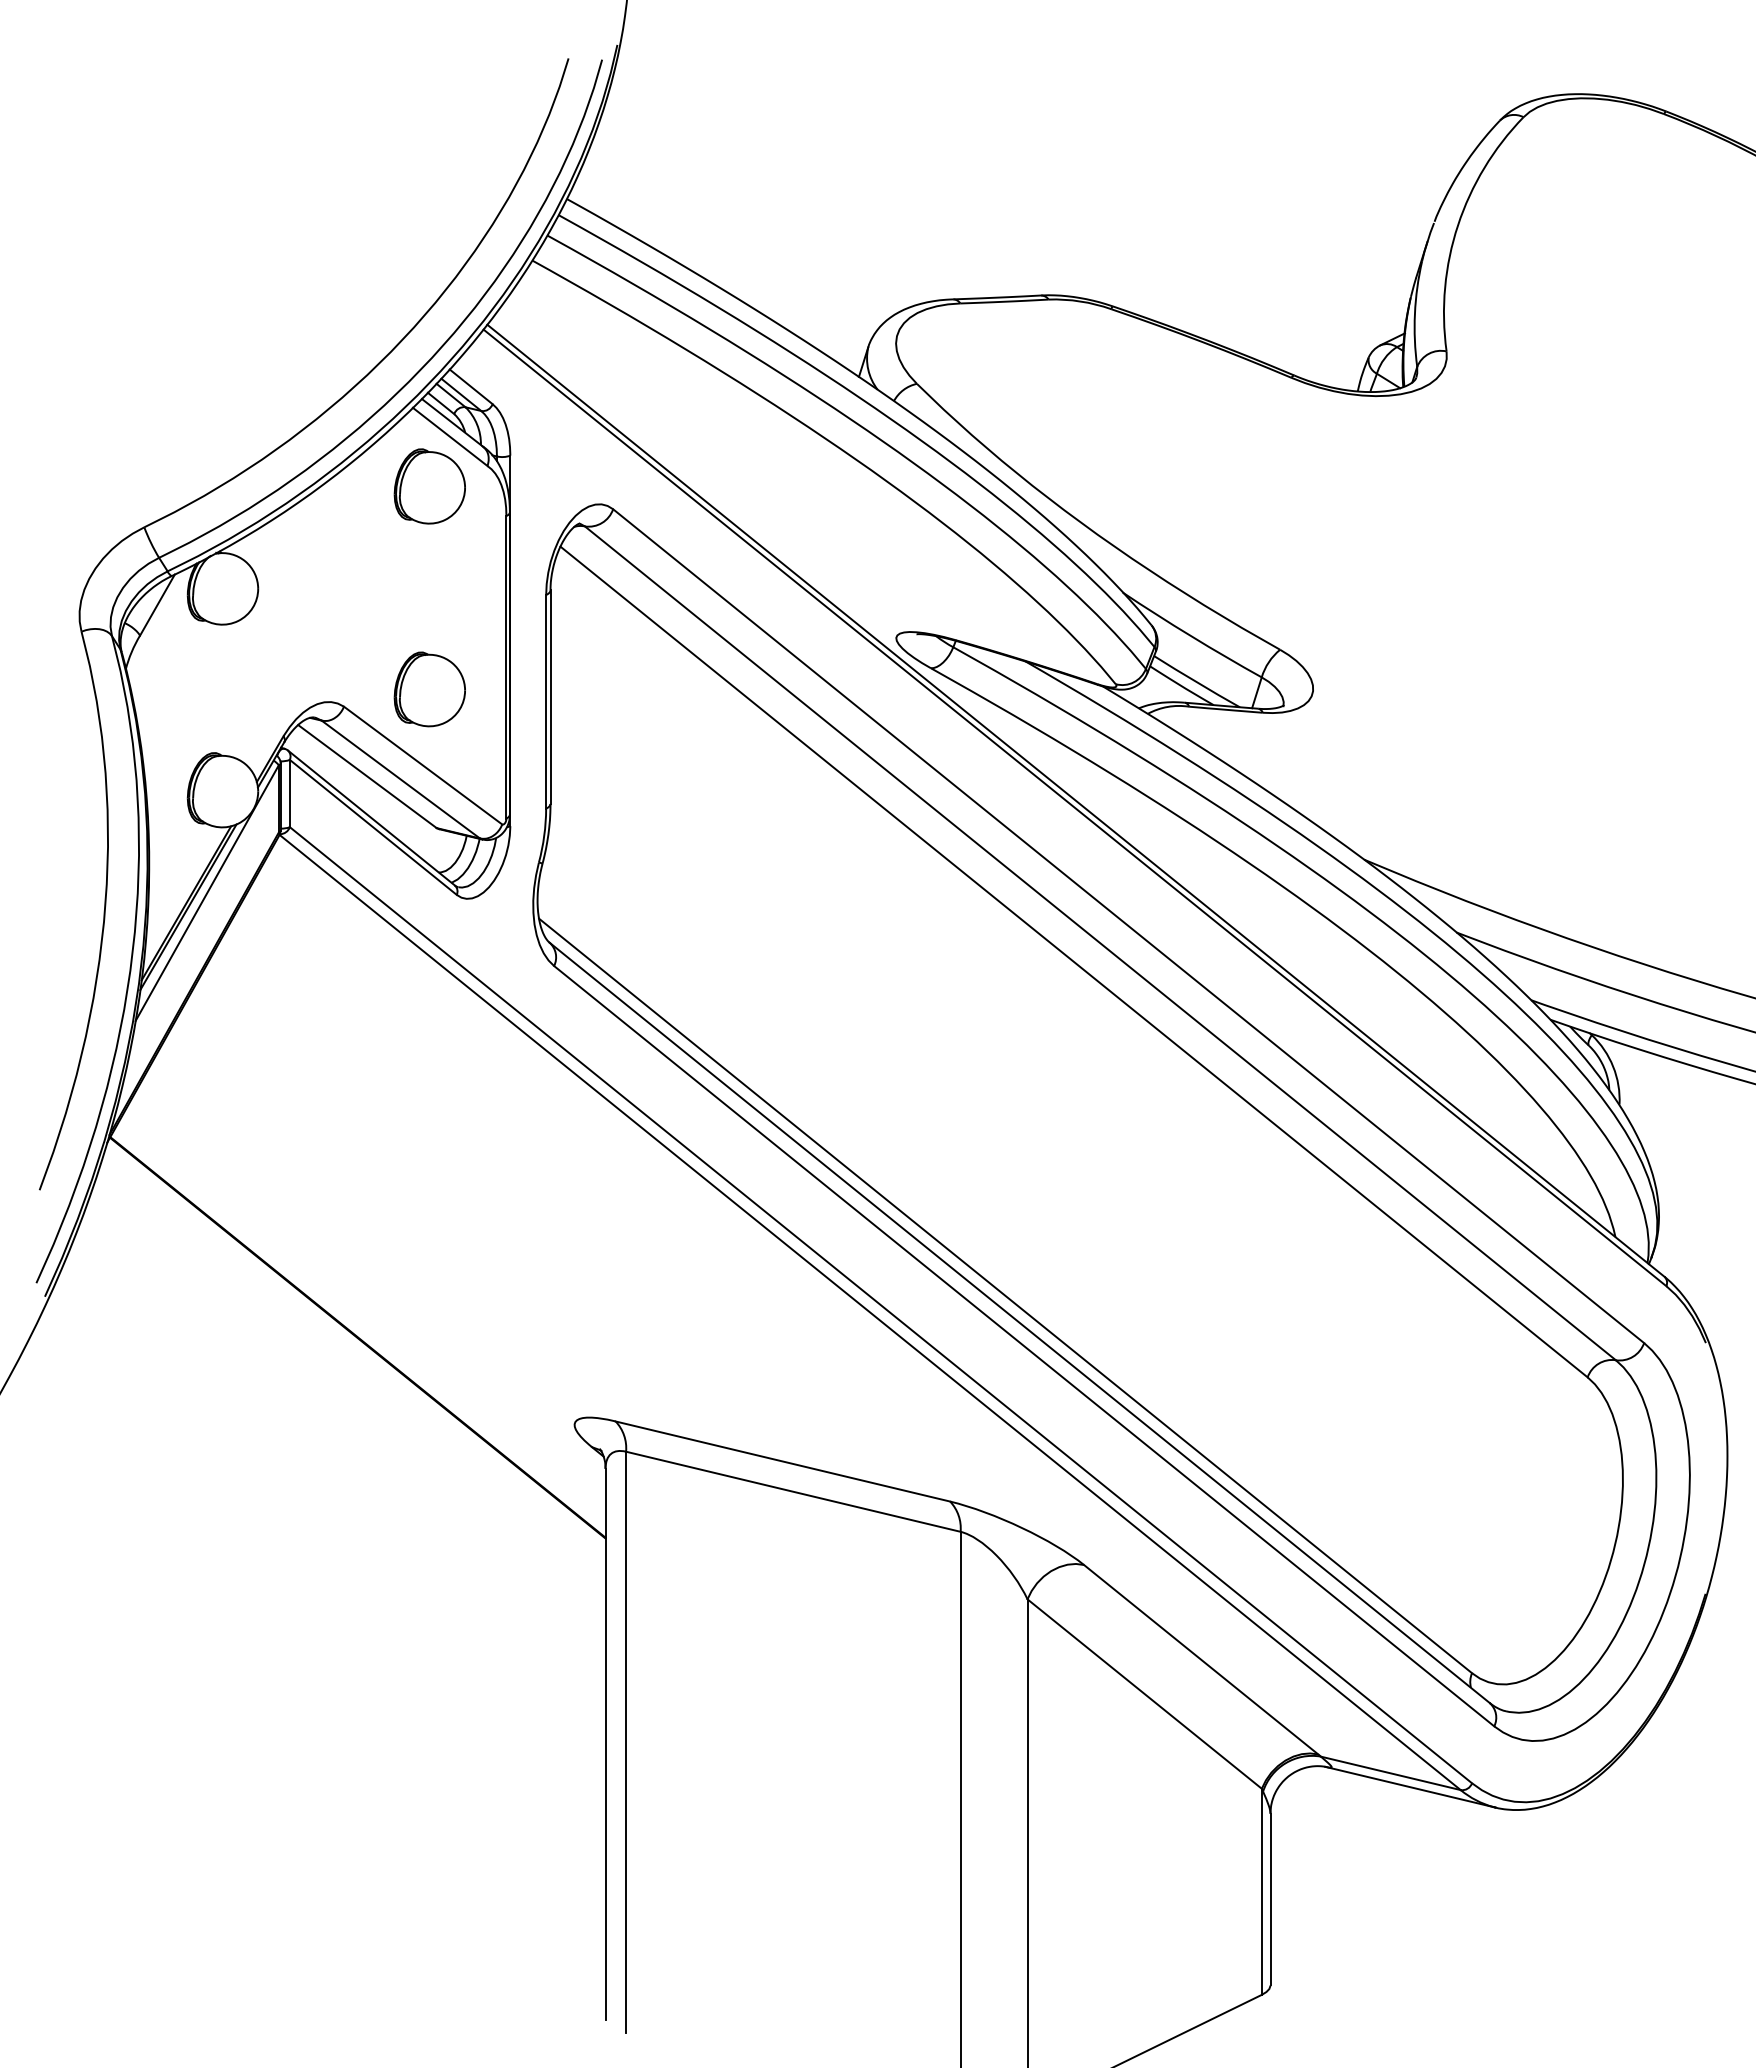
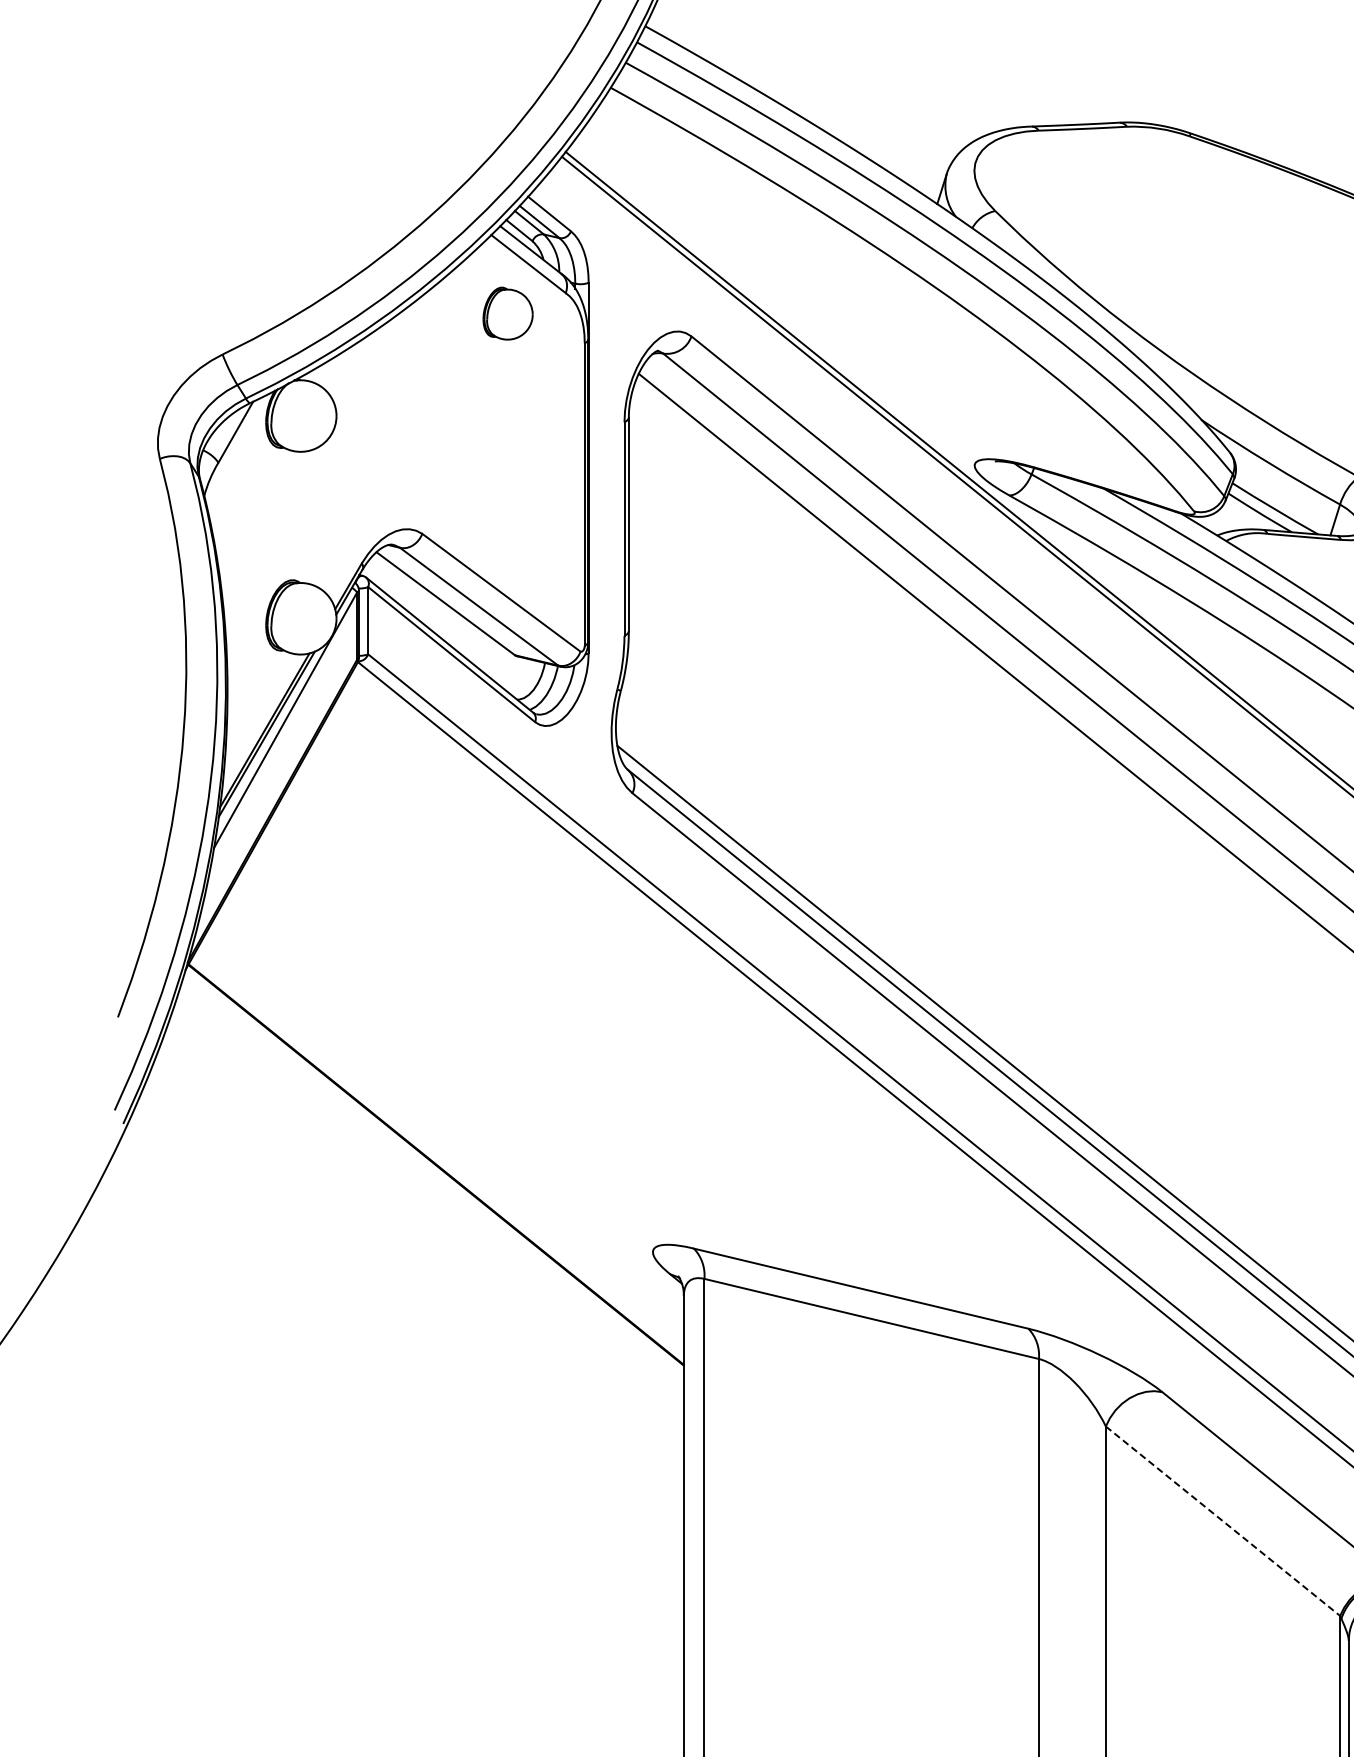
part: (429, 486) -> (507, 313), size x0.7
part: (429, 689) -> (507, 516), removed
line: (1144, 1694) -> (1222, 1521), solid -> dashed

